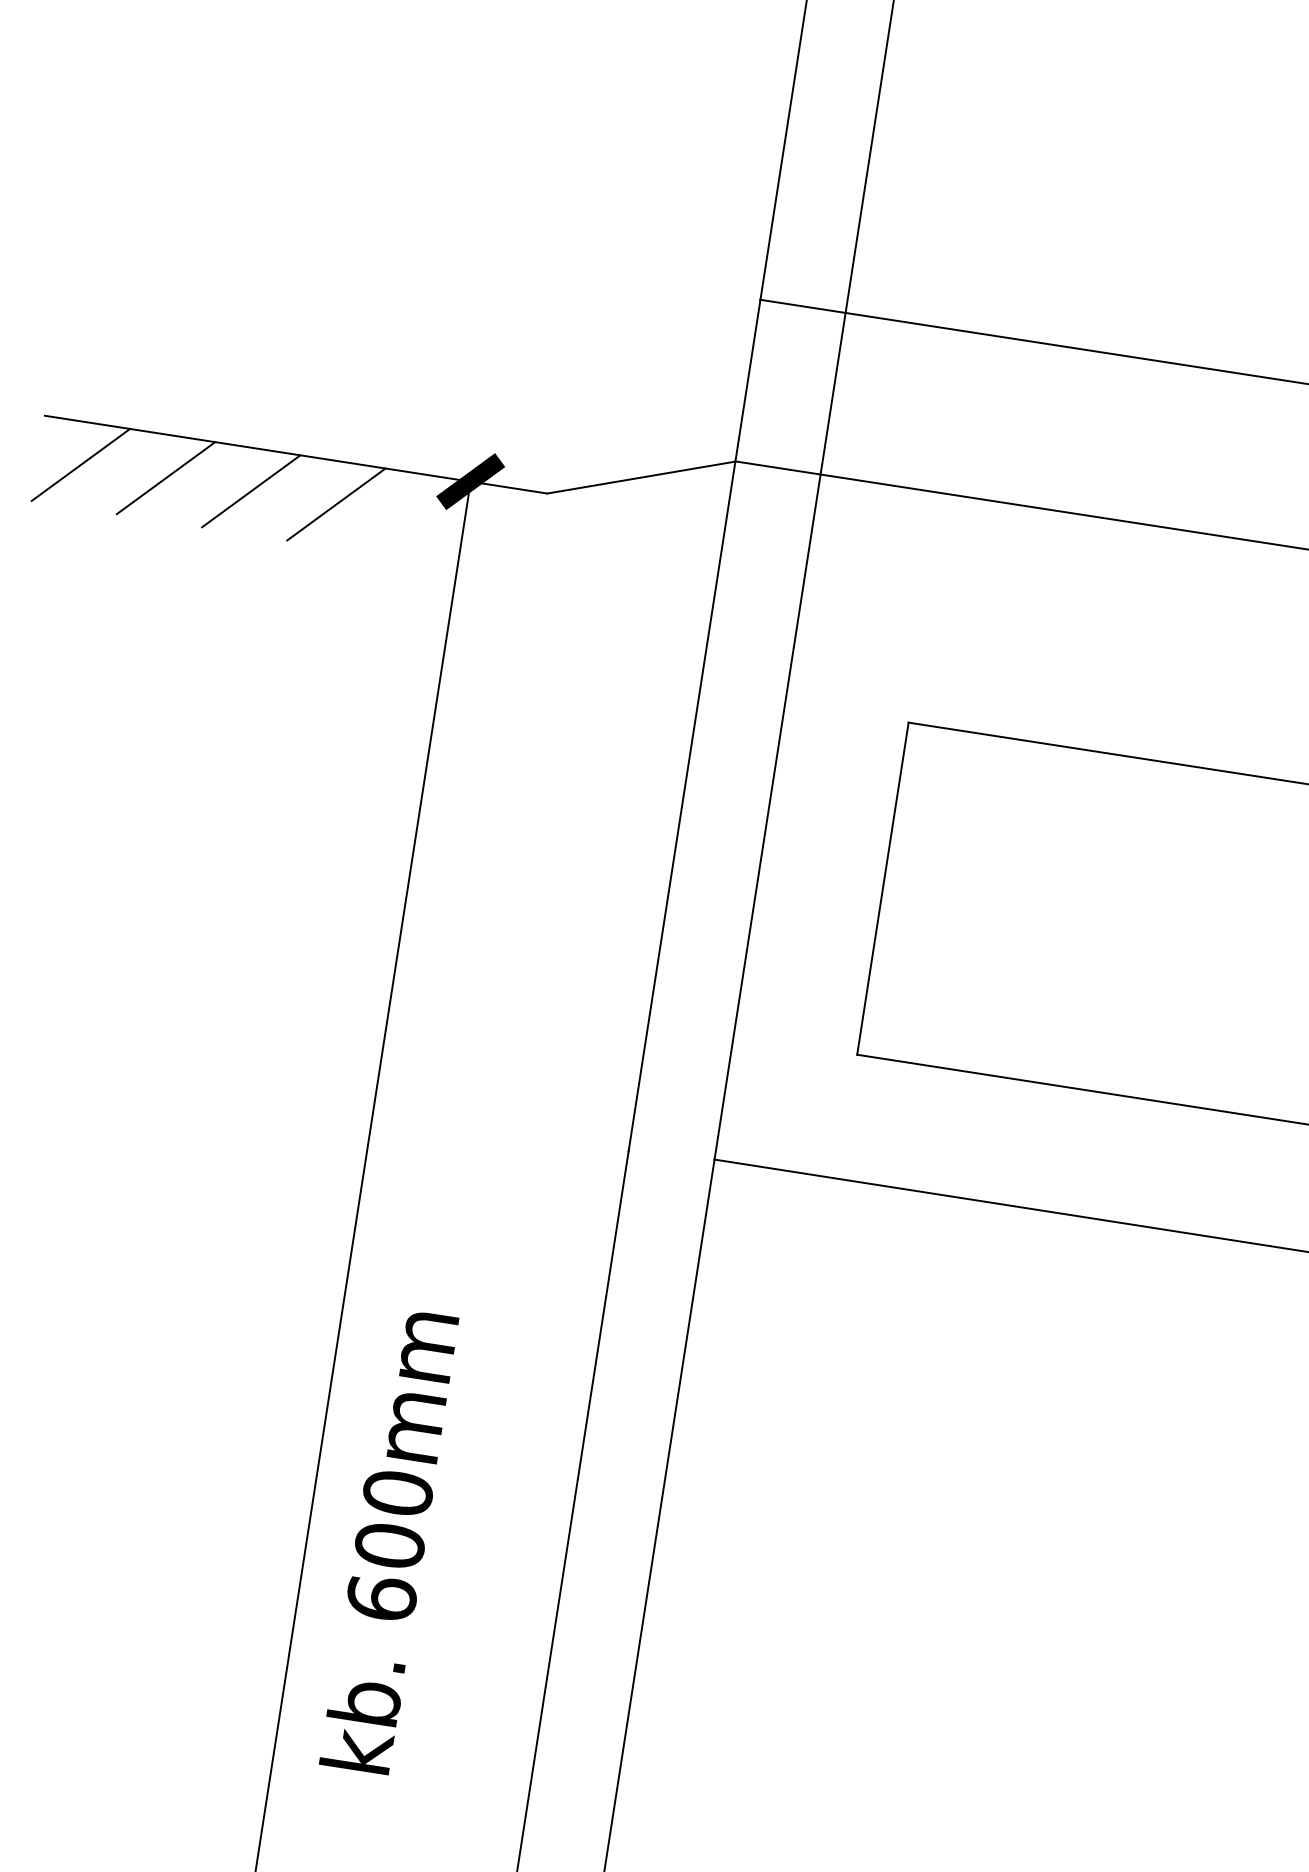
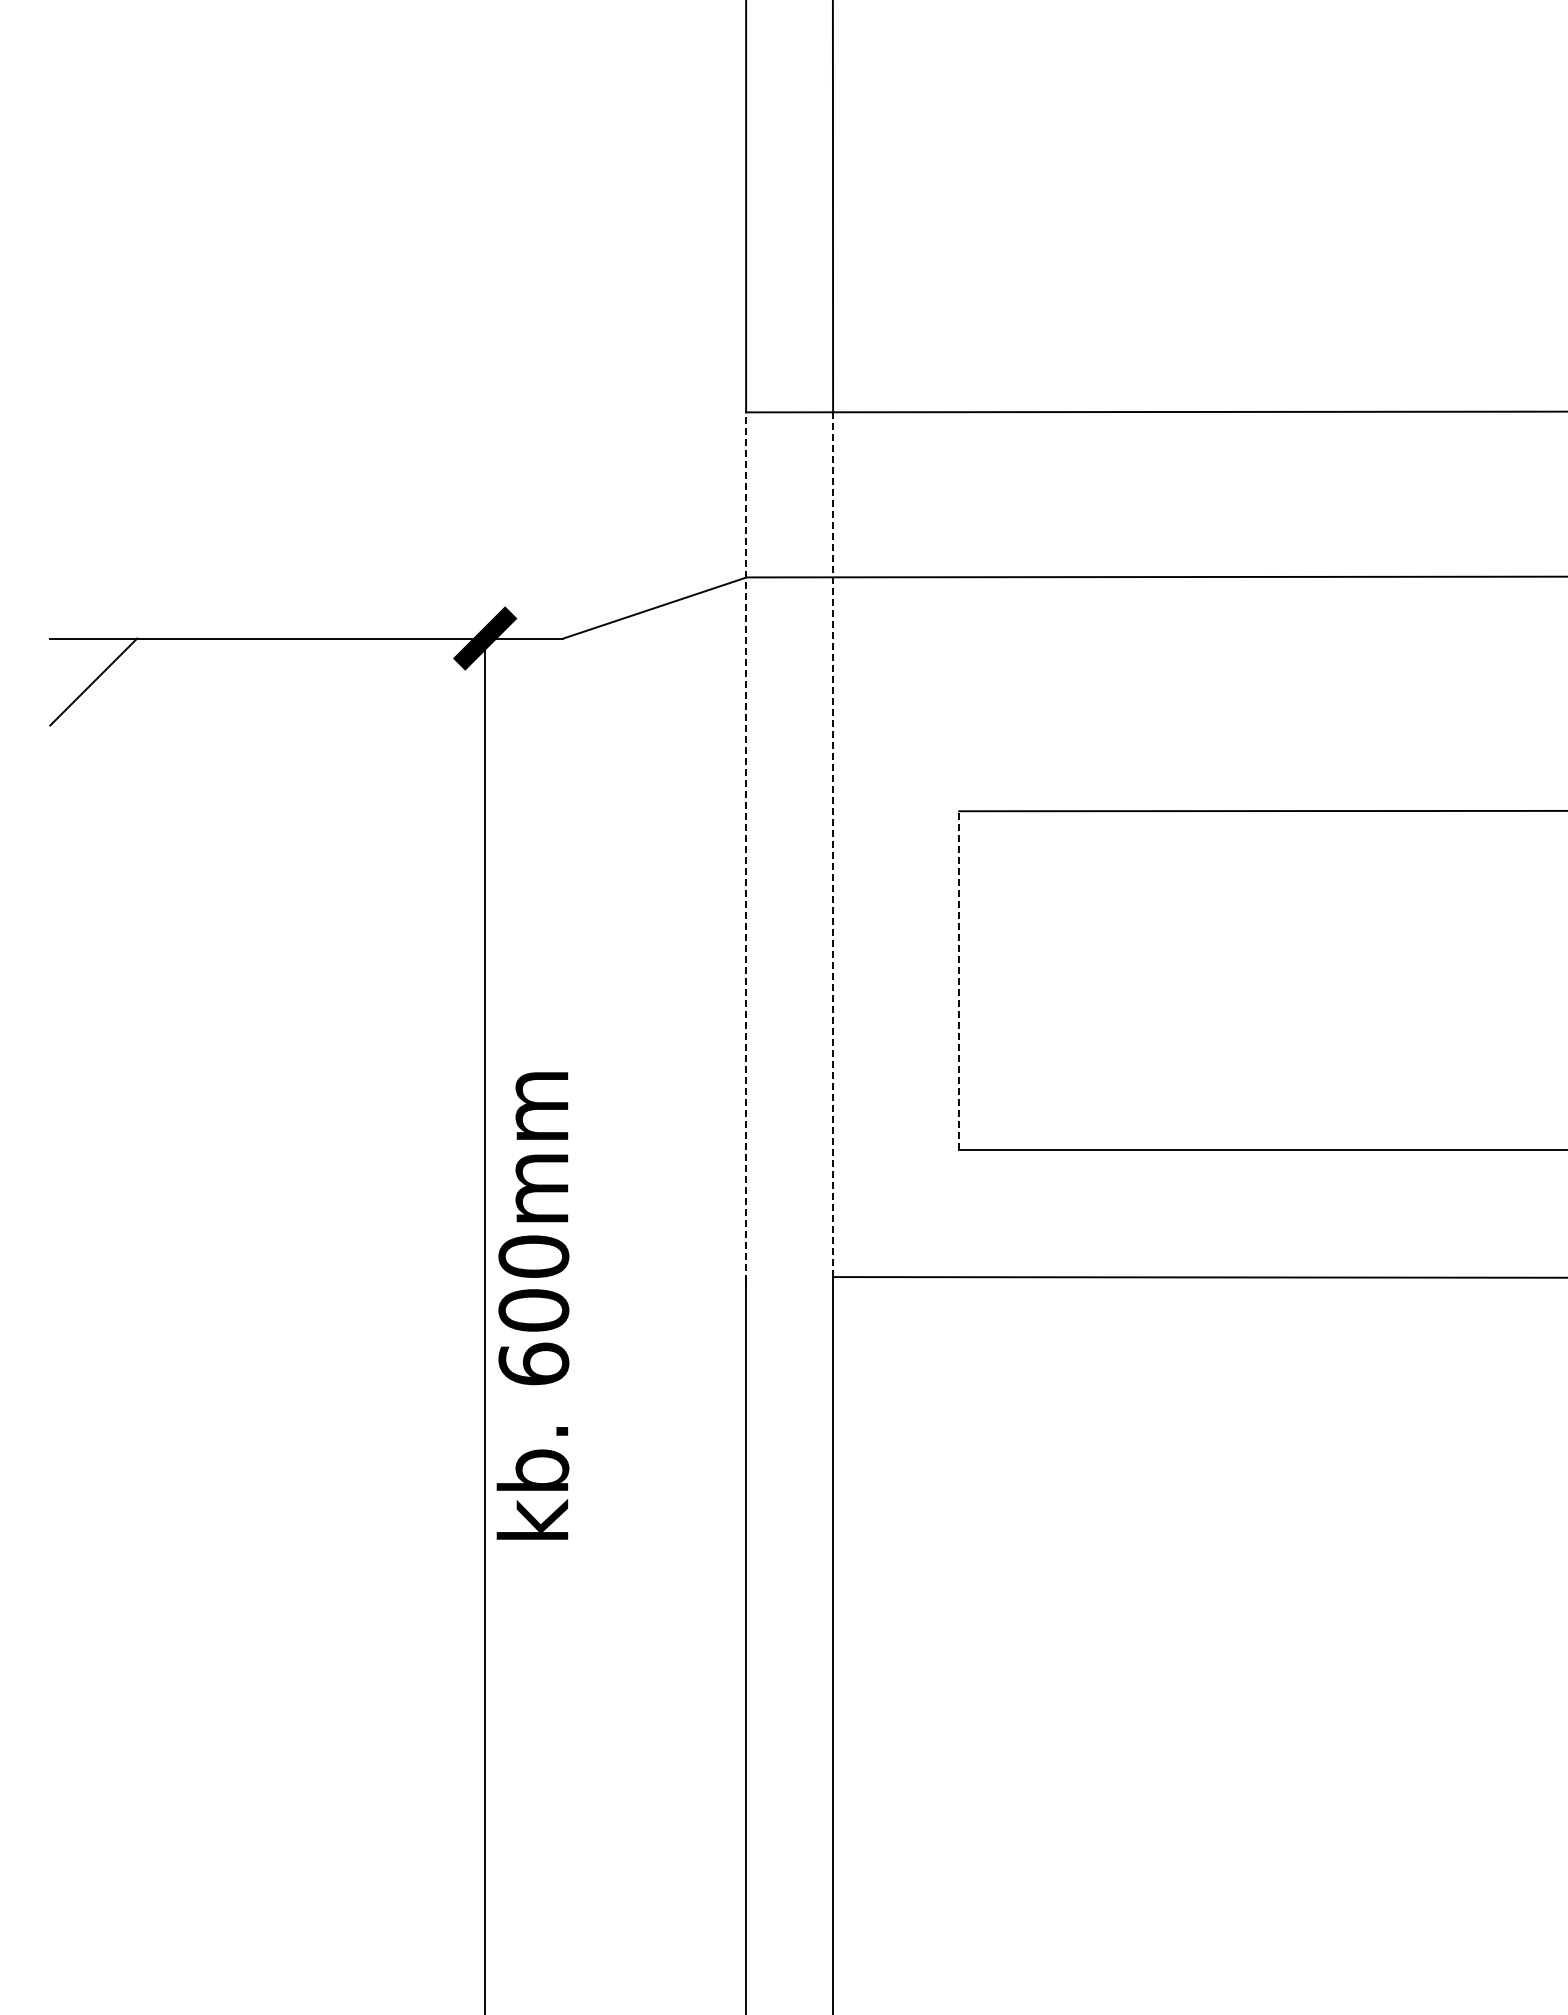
line: (165, 477) -> (180, 681), removed
line: (251, 490) -> (267, 681), removed
line: (336, 503) -> (354, 681), removed
line: (694, 725) -> (746, 847), solid -> dashed
line: (780, 736) -> (833, 844), solid -> dashed
line: (883, 888) -> (959, 980), solid -> dashed
text: (389, 1540) -> (532, 1305), moved

